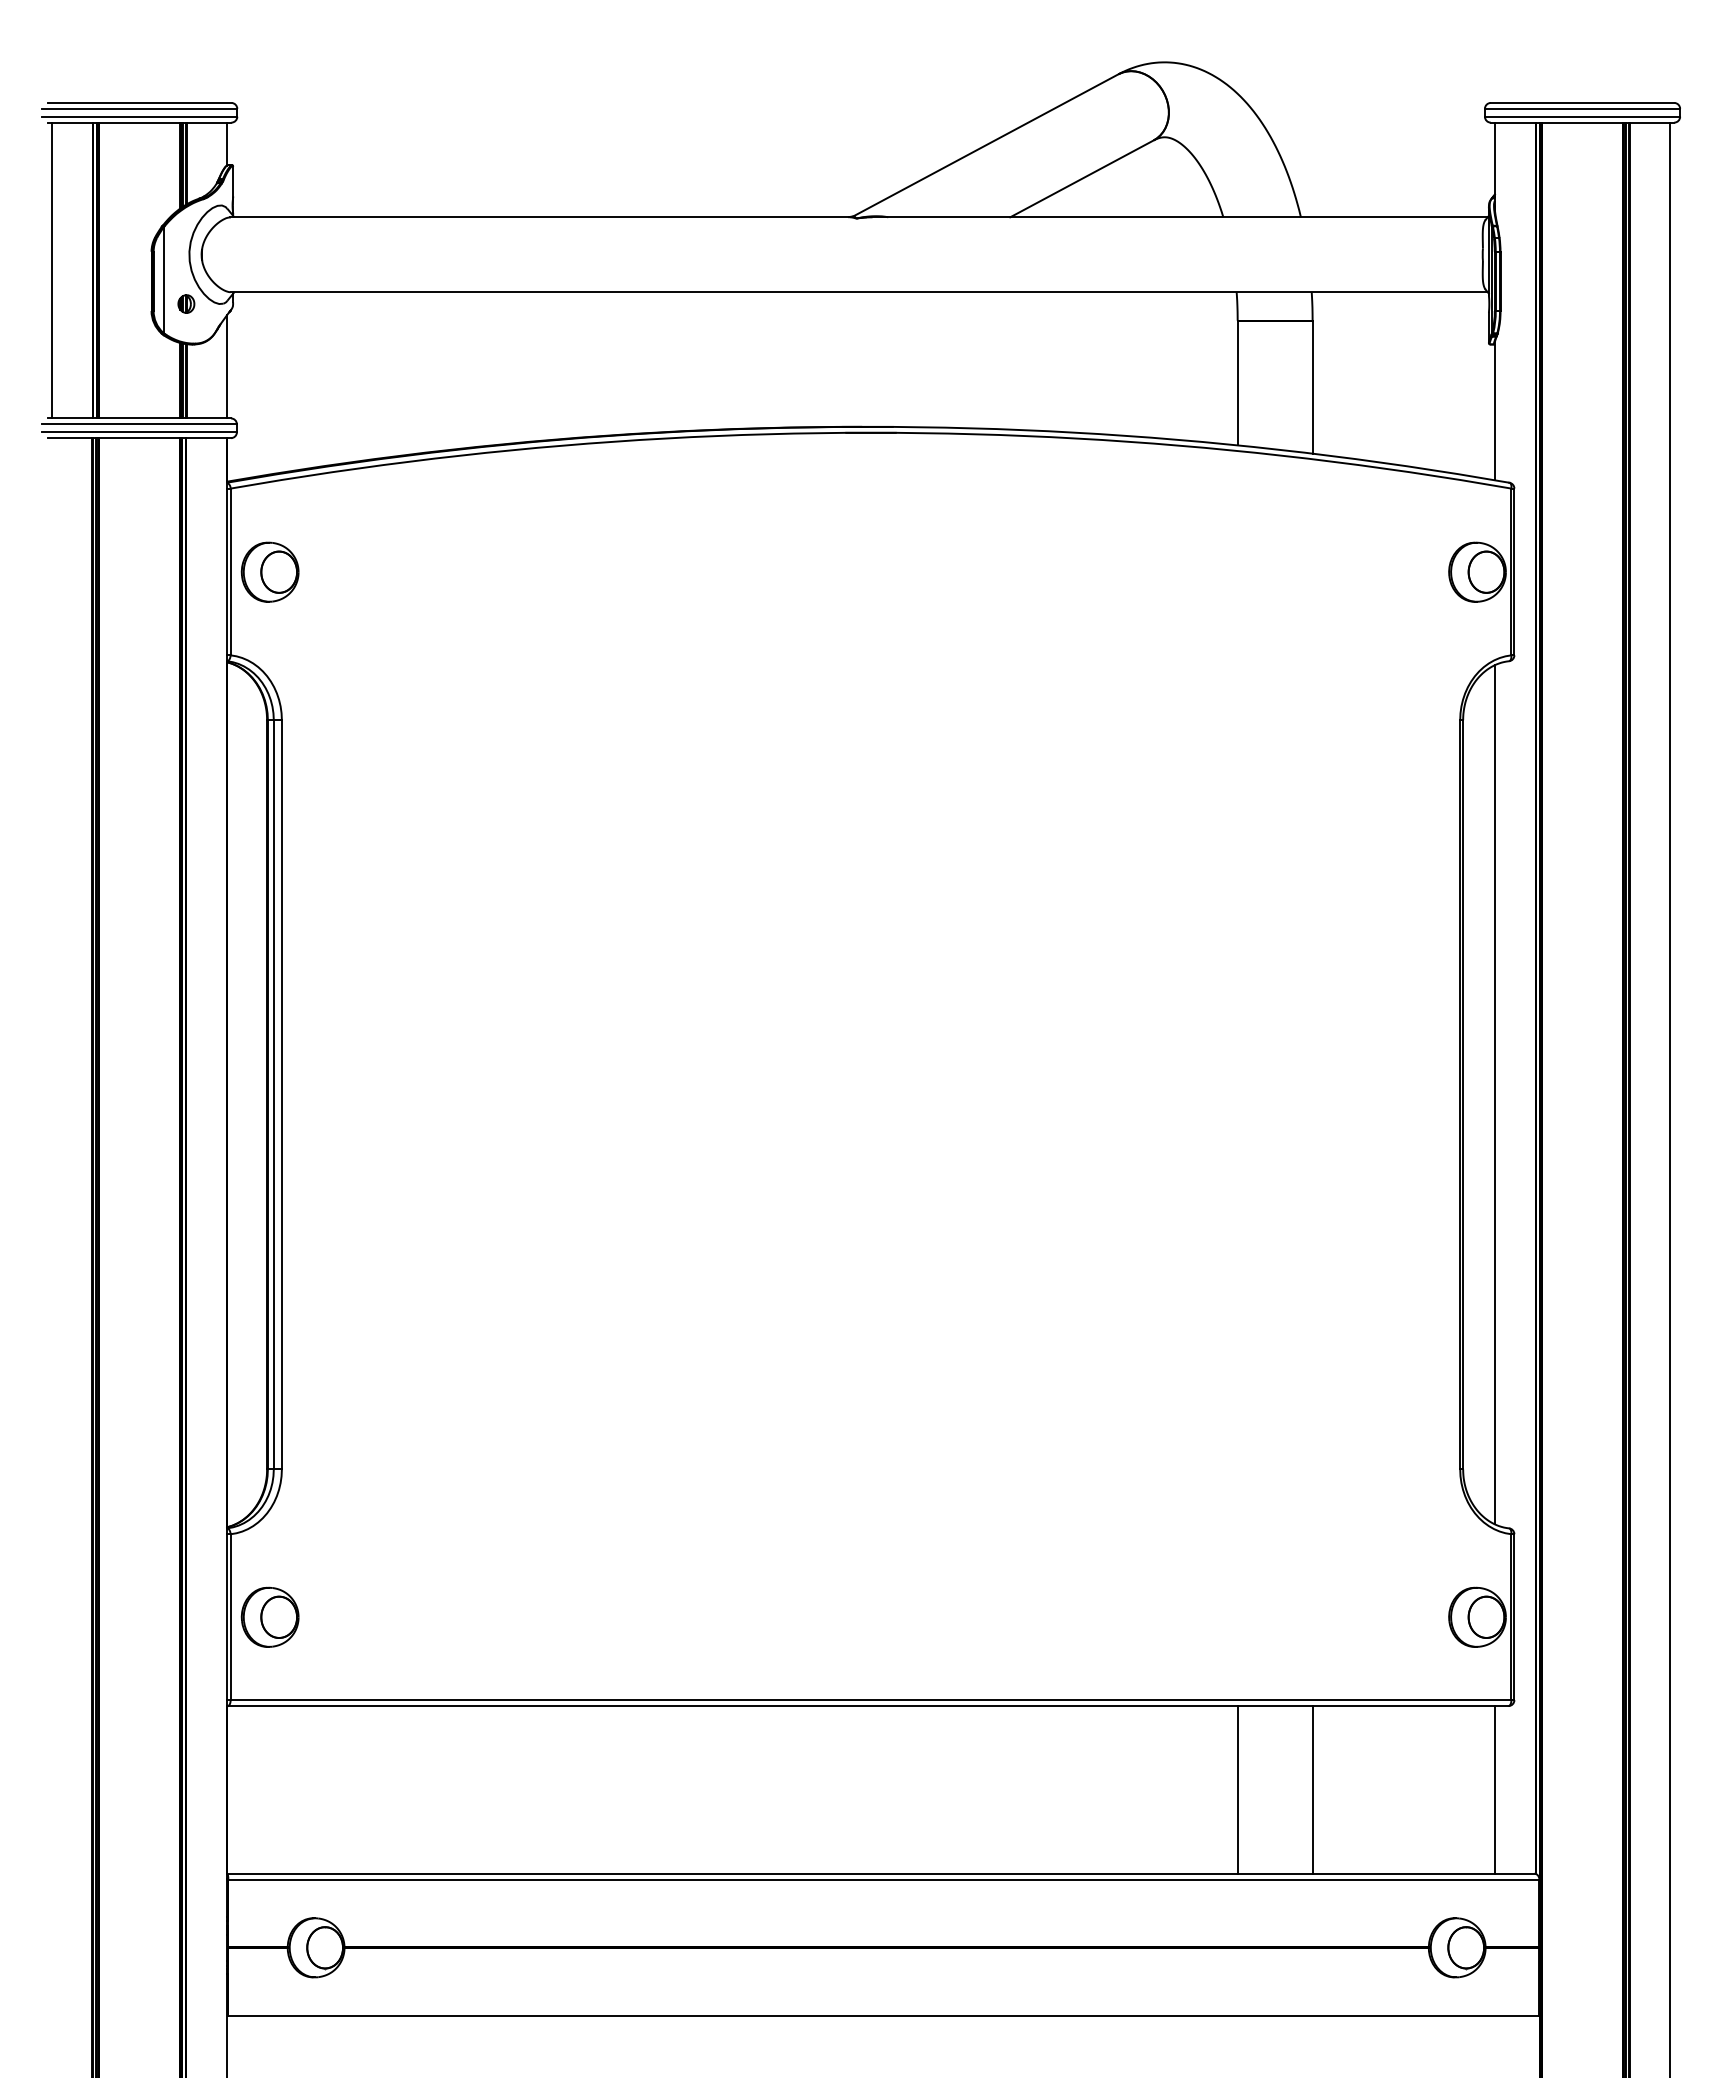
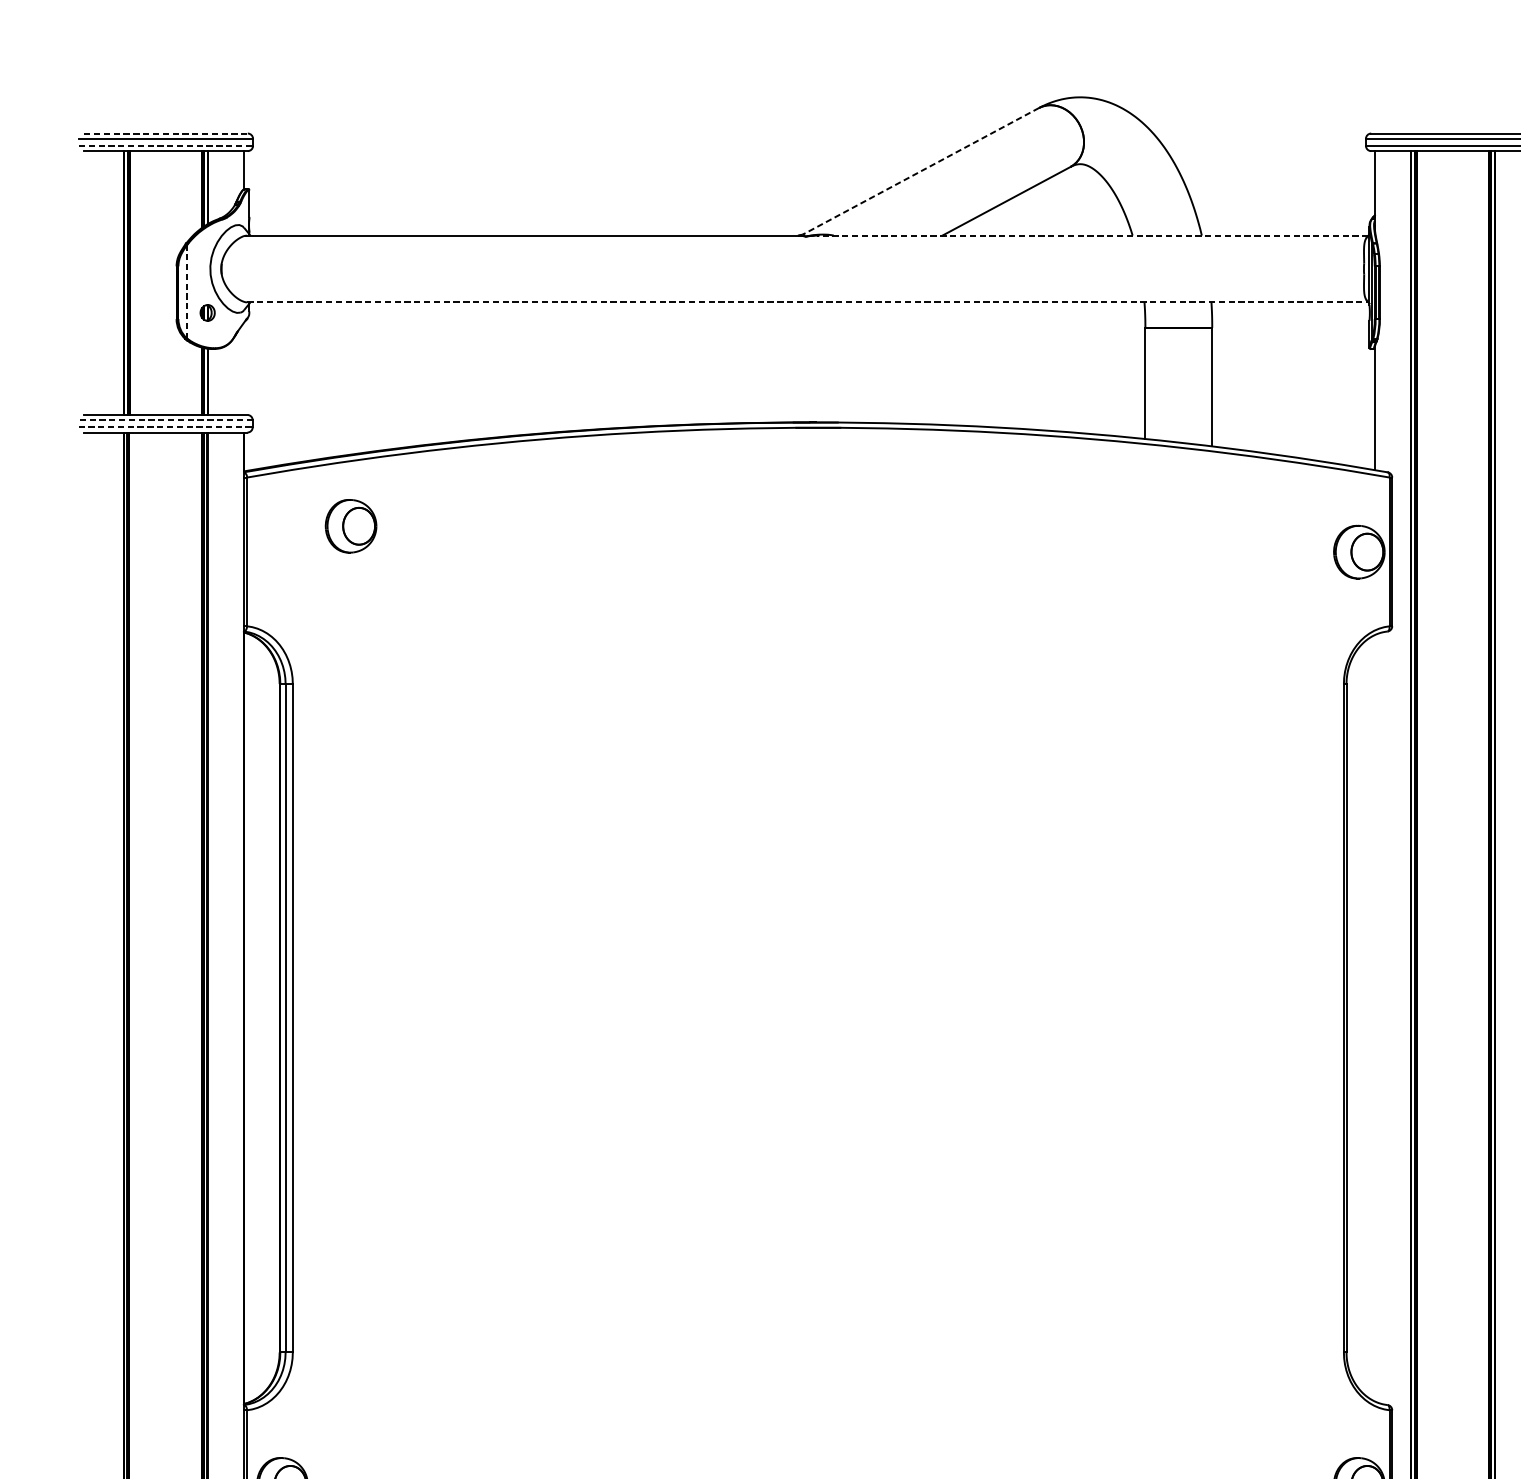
line: (139, 102) -> (165, 133), solid -> dashed
line: (139, 116) -> (165, 145), solid -> dashed
line: (985, 145) -> (920, 171), solid -> dashed
line: (1178, 217) -> (1092, 235), solid -> dashed
line: (52, 270) -> (88, 283), removed
line: (163, 280) -> (187, 291), solid -> dashed
line: (859, 292) -> (808, 302), solid -> dashed
line: (227, 366) -> (244, 368), removed
line: (139, 424) -> (165, 420), solid -> dashed
line: (139, 432) -> (165, 427), solid -> dashed
part: (269, 571) -> (350, 525), moved
line: (1494, 1094) -> (1374, 1018), removed

